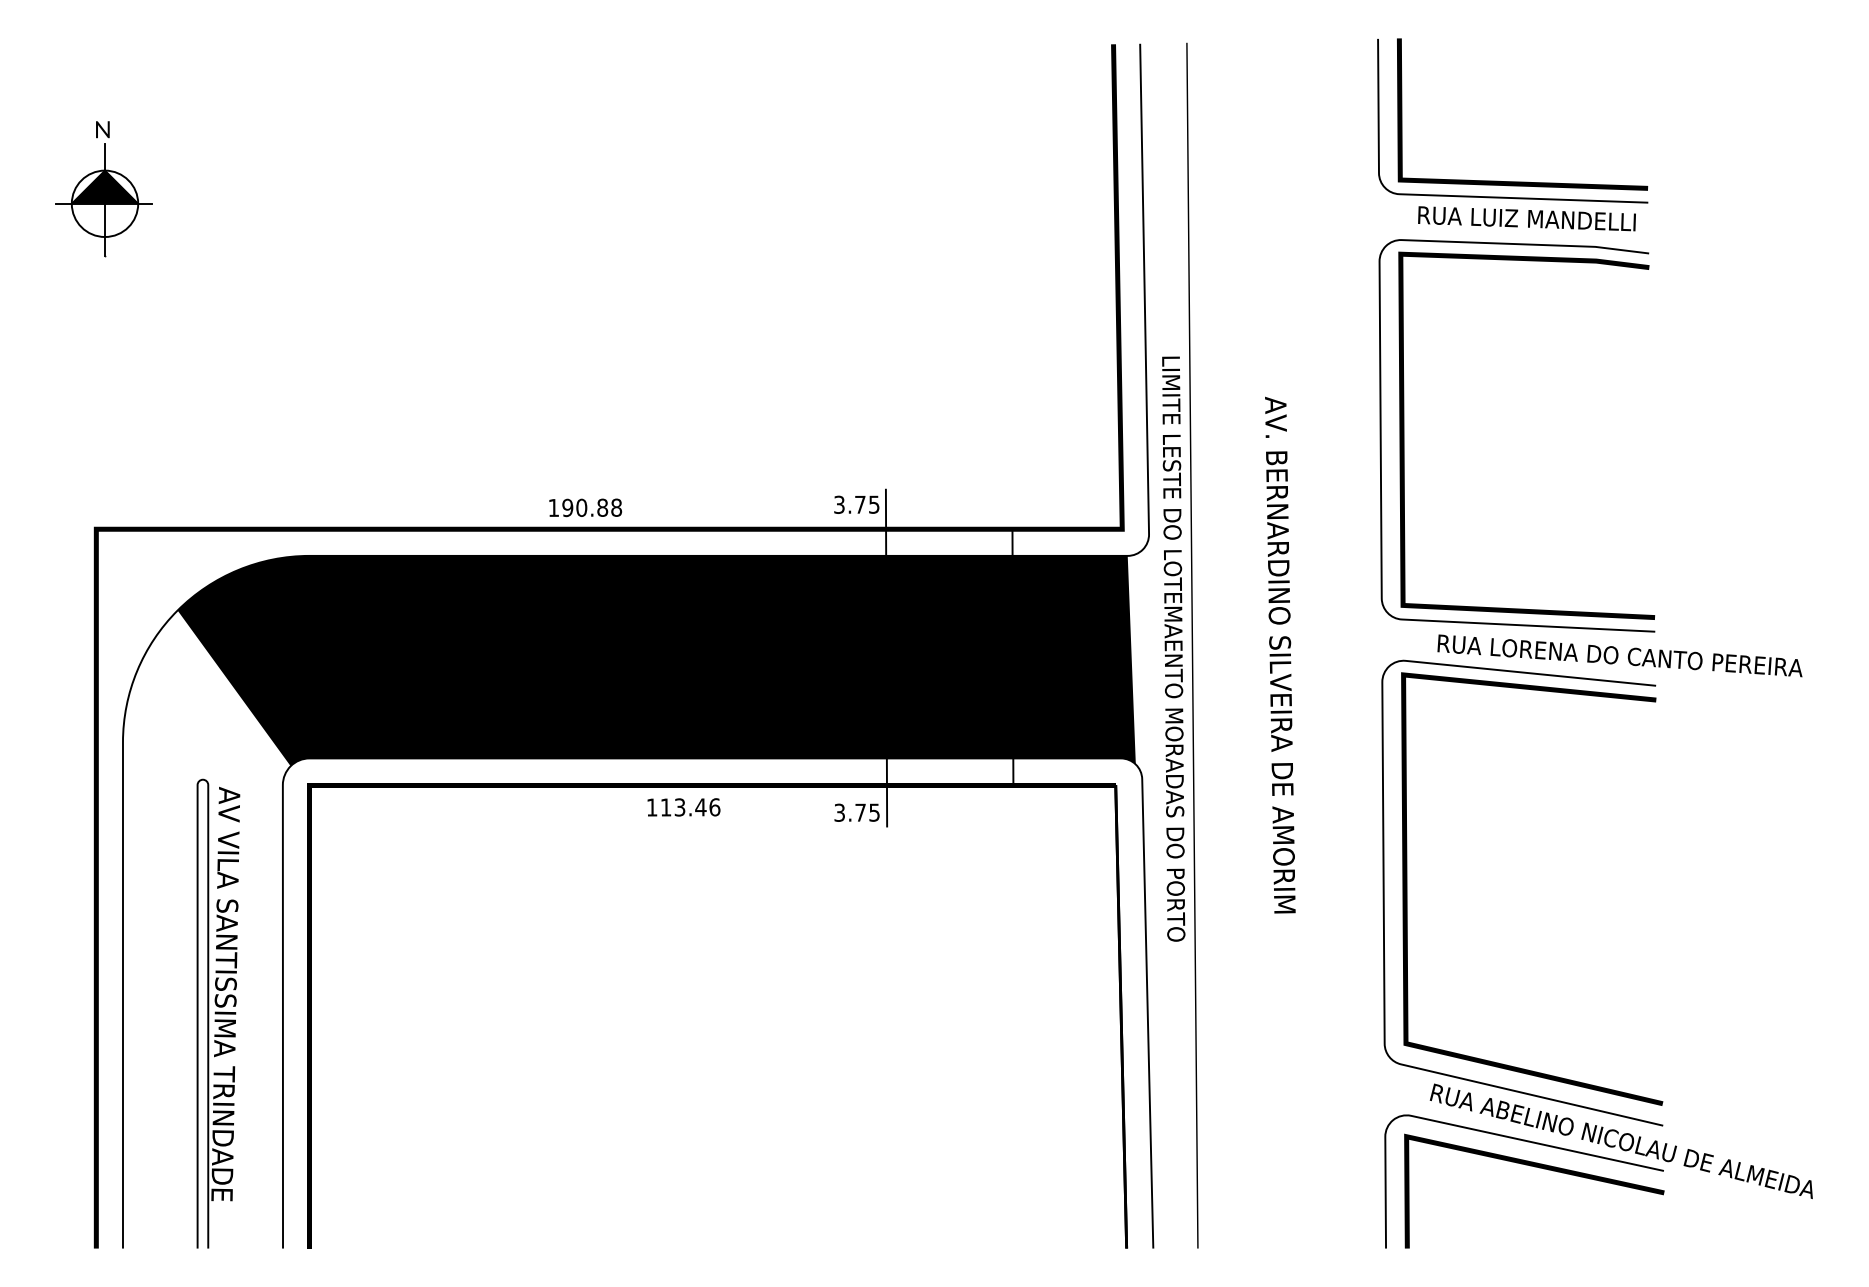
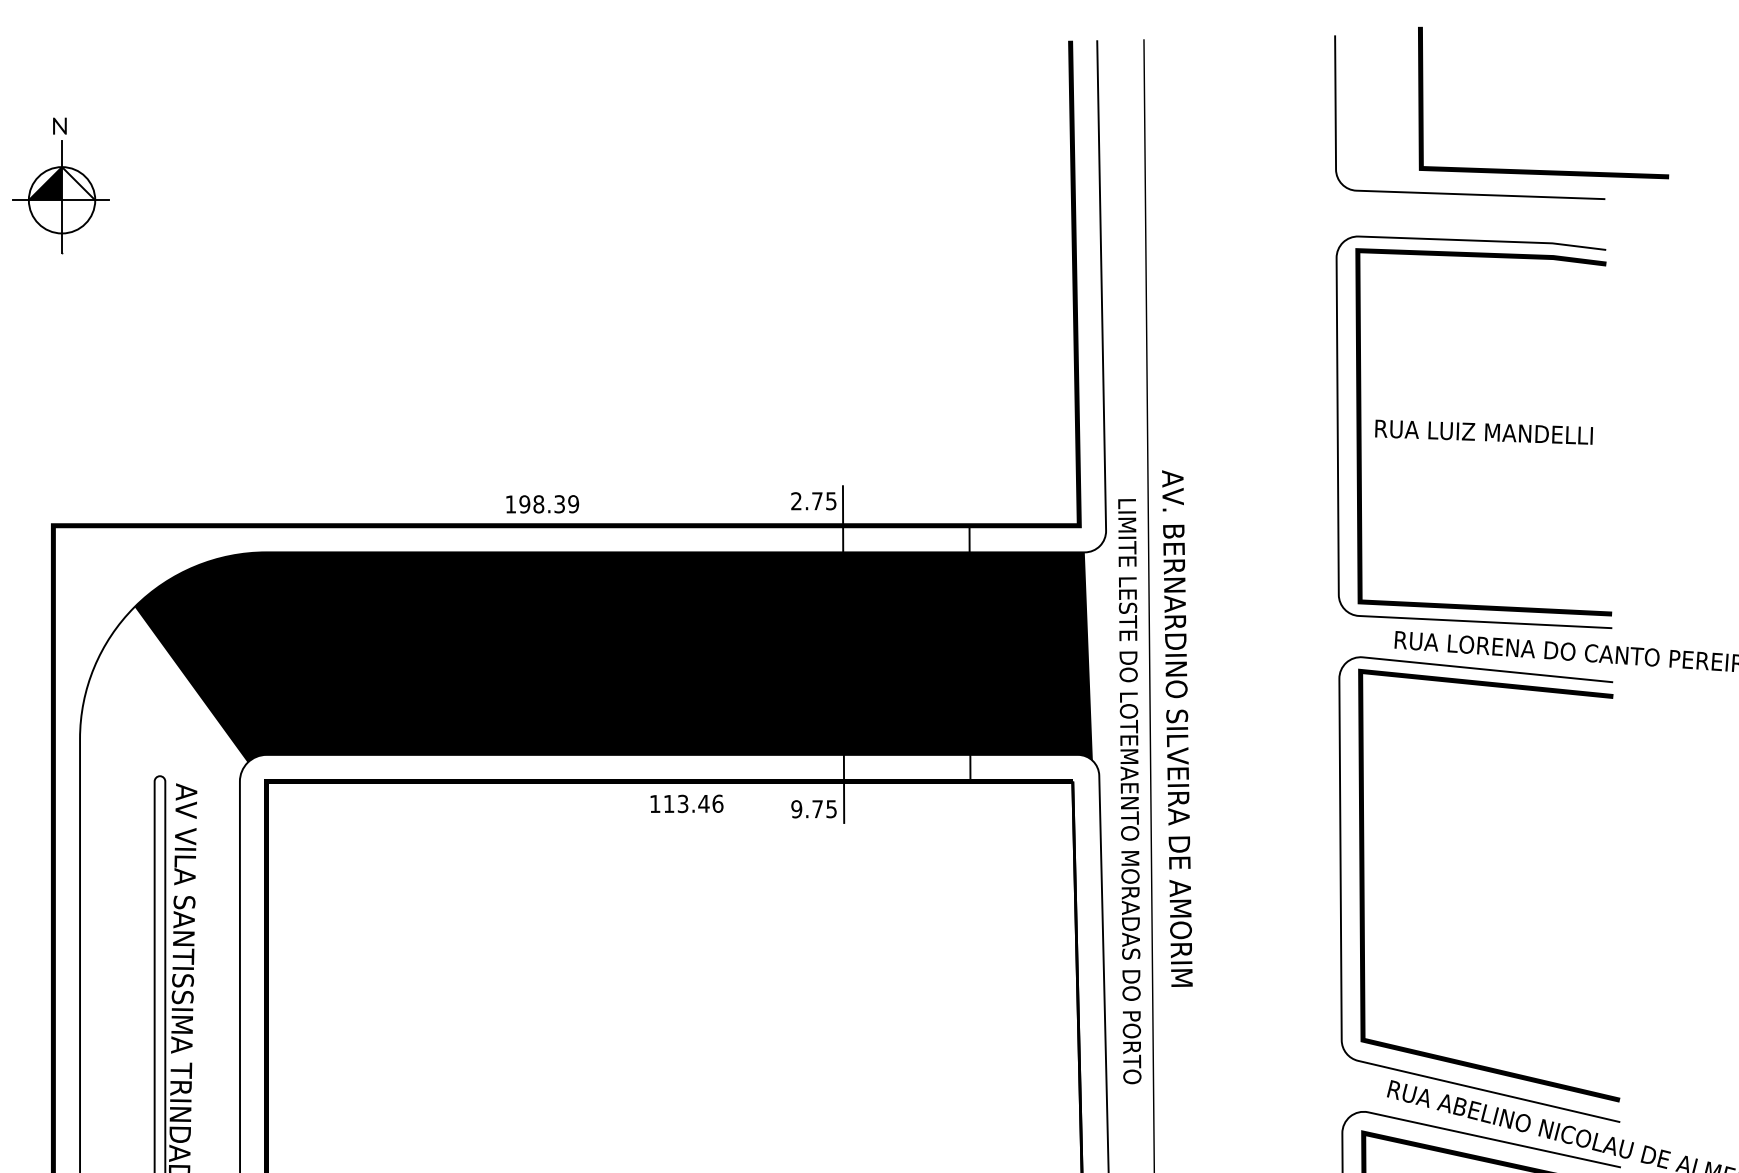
line: (1522, 181) -> (1543, 169), moved
fill: (121, 186) -> (78, 182), removed
text: (1526, 218) -> (1483, 431), moved
text: (839, 504) -> (796, 500), 3.75 -> 2.75
text: (599, 507) -> (556, 503), 190.88 -> 198.39
text: (1173, 648) -> (1129, 790), moved
text: (1280, 654) -> (1177, 727), moved
text: (683, 807) -> (686, 803), moved
text: (839, 812) -> (796, 808), 3.75 -> 9.75

